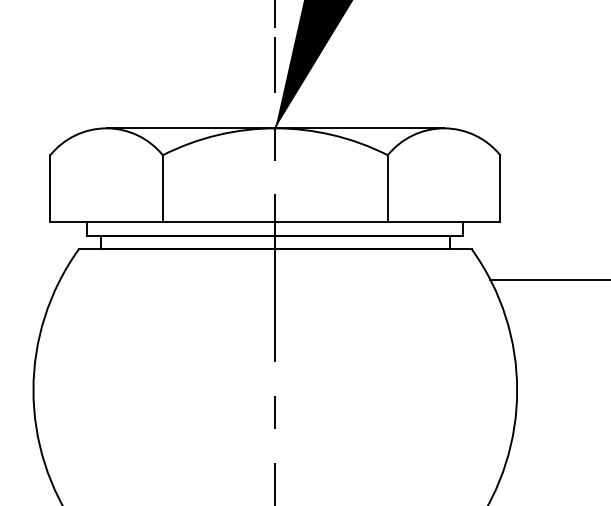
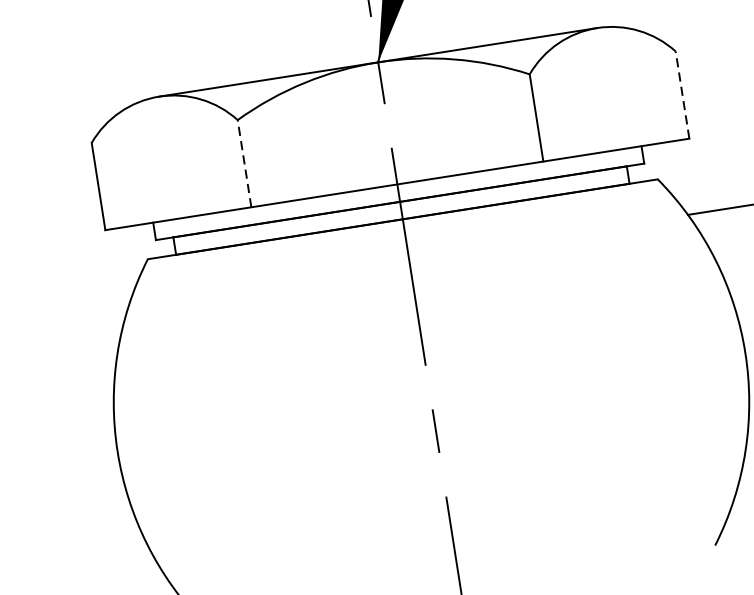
line: (162, 188) -> (244, 163), solid -> dashed
line: (500, 188) -> (682, 94), solid -> dashed

